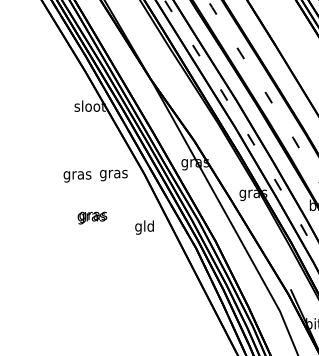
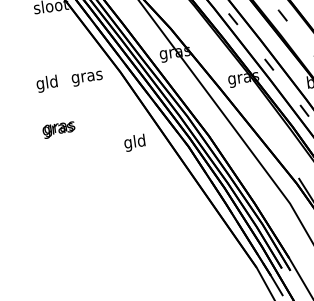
text: (77, 175) -> (47, 84), gras -> gld
text: (92, 217) -> (59, 129), moved
text: (144, 227) -> (134, 142), moved

